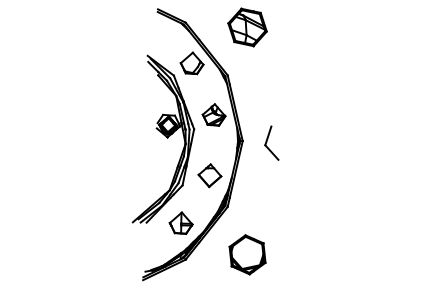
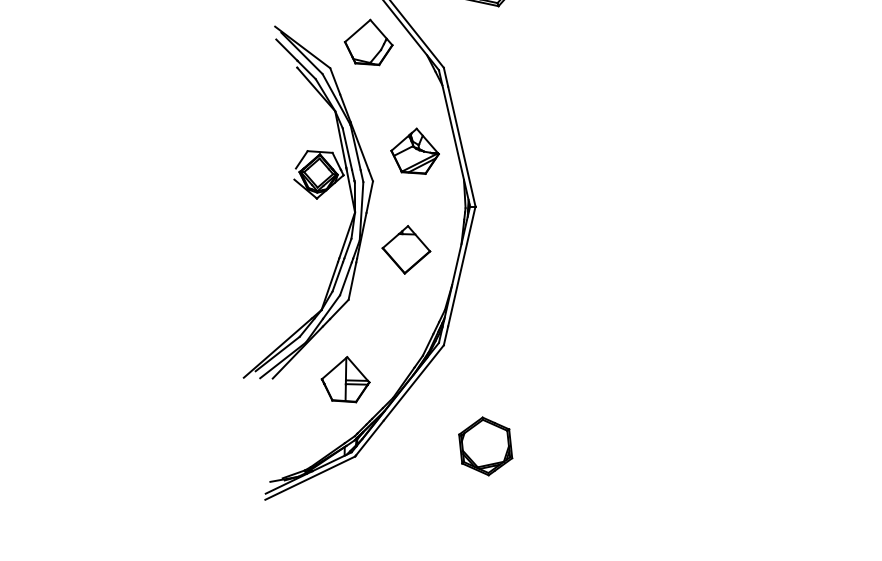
part: (271, 142) -> (536, 209), removed
part: (209, 175) -> (405, 249), moved
part: (247, 254) -> (485, 445), size x0.7

